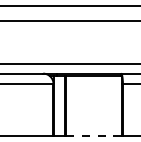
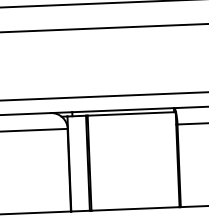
line: (94, 136) -> (135, 209), dashed -> solid

